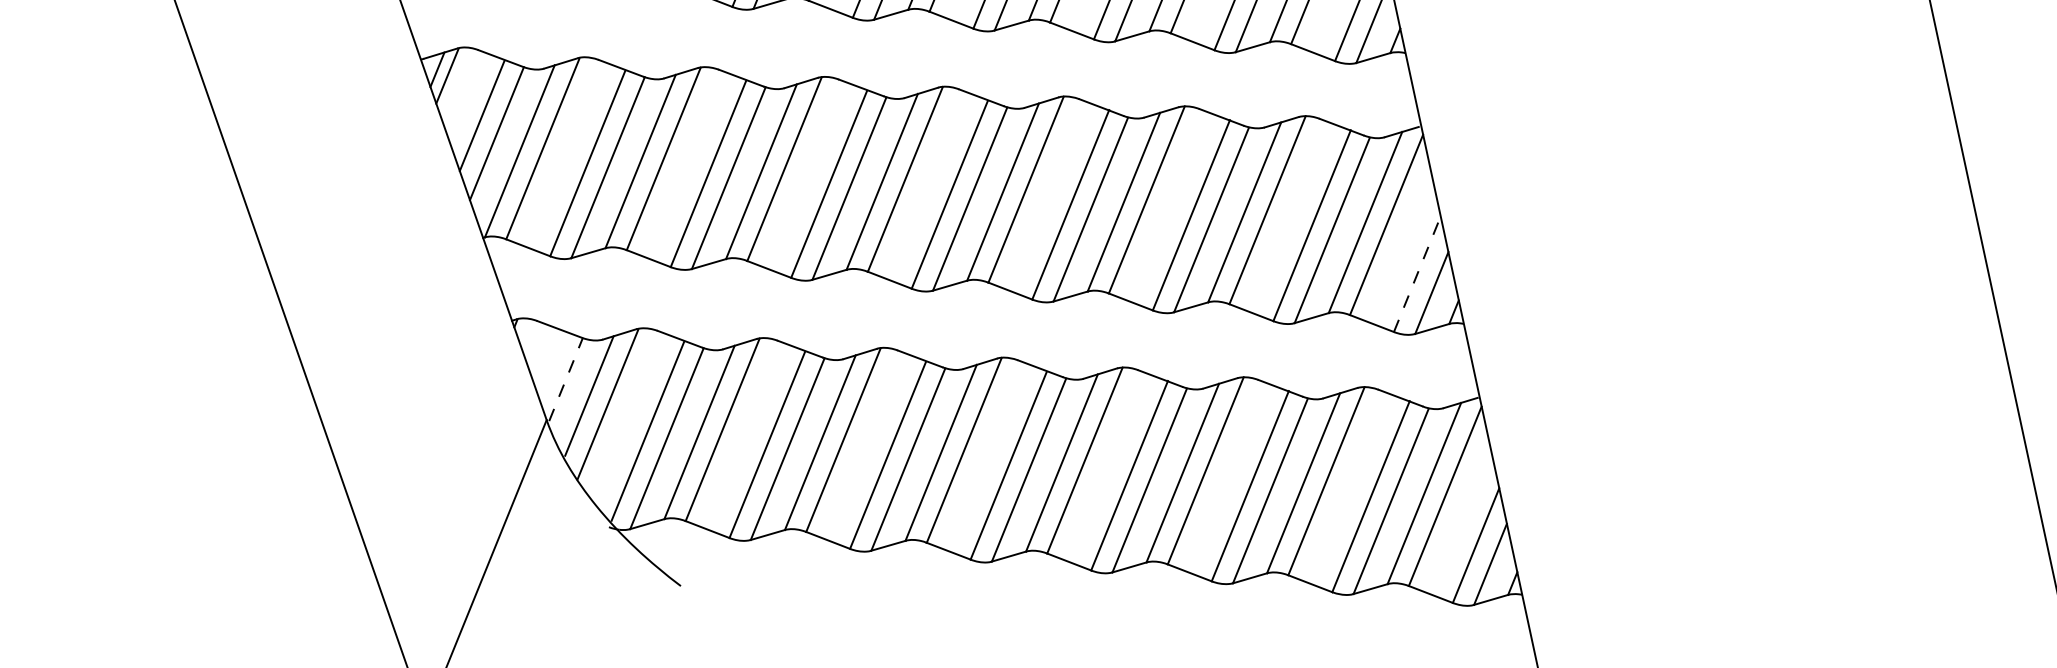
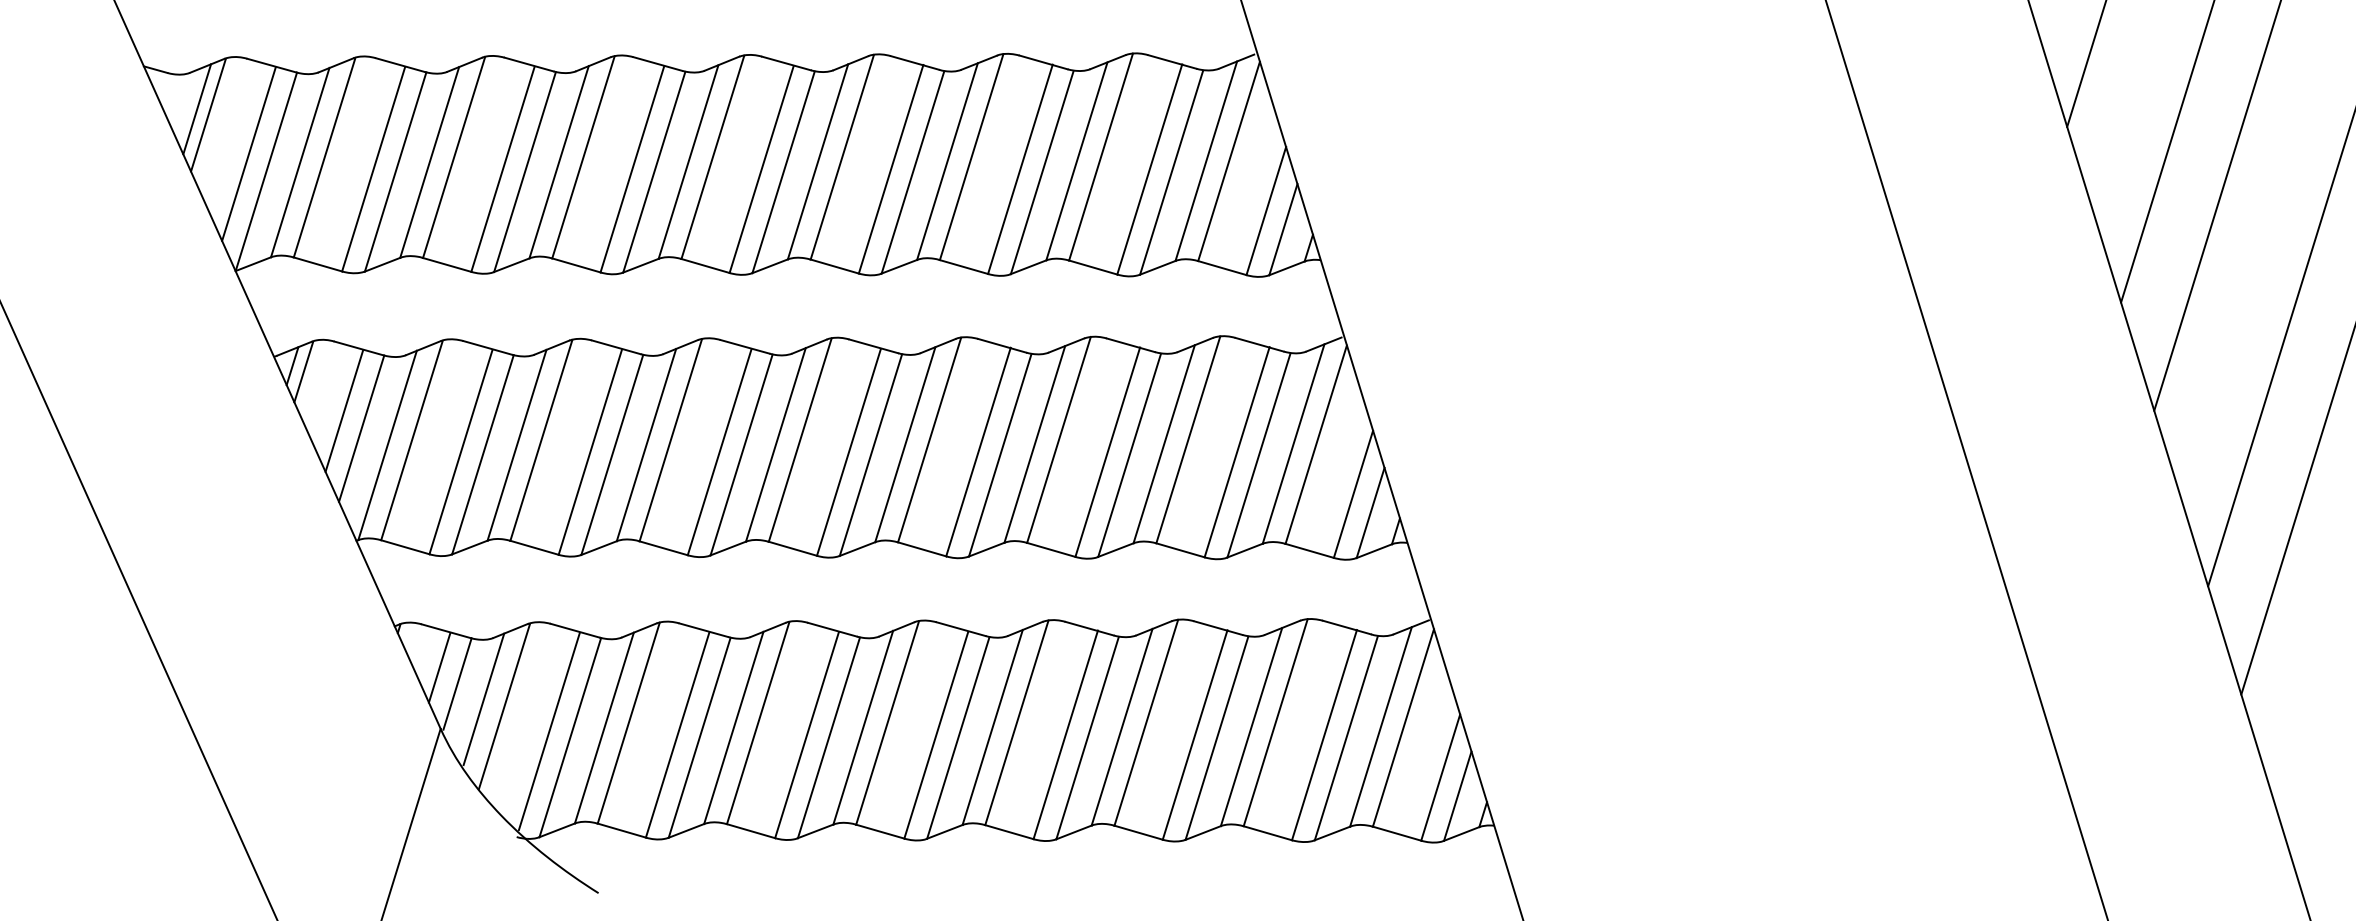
line: (1417, 274) -> (1353, 494), dashed -> solid
line: (550, 362) -> (439, 667), added
line: (565, 380) -> (457, 684), dashed -> solid

